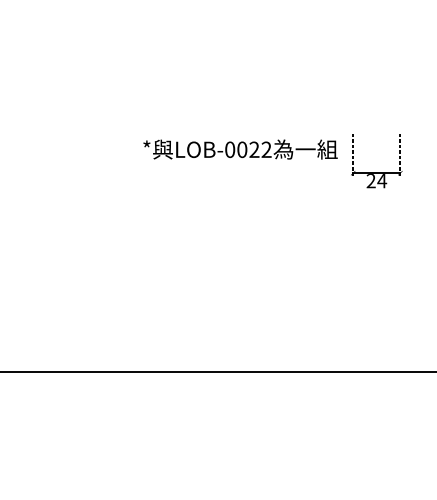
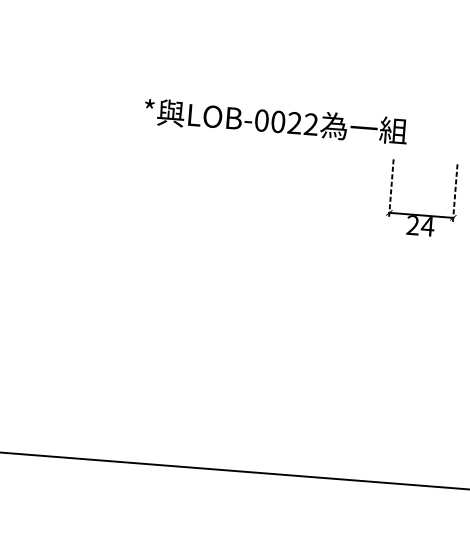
text: (240, 149) -> (275, 121), moved

